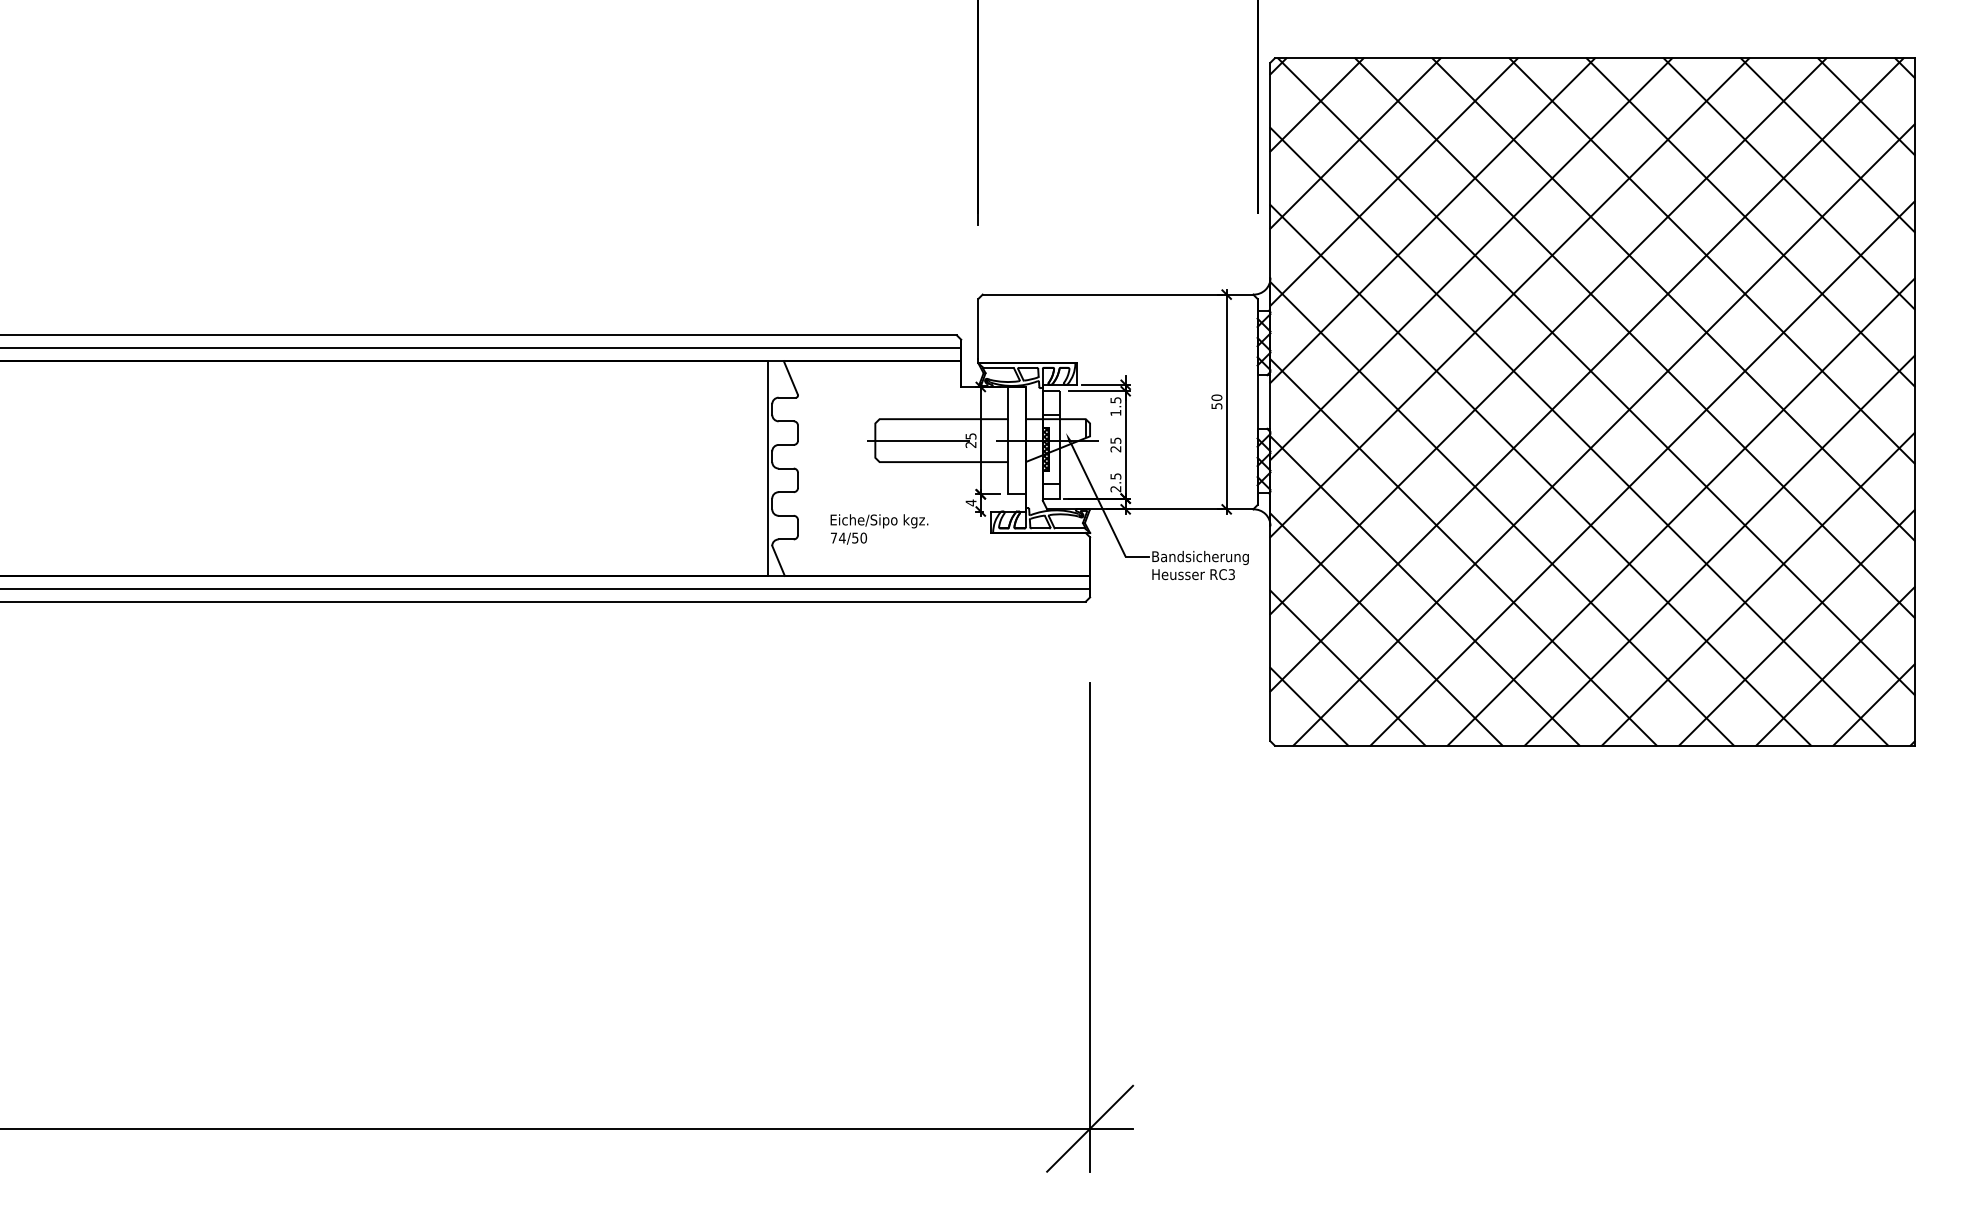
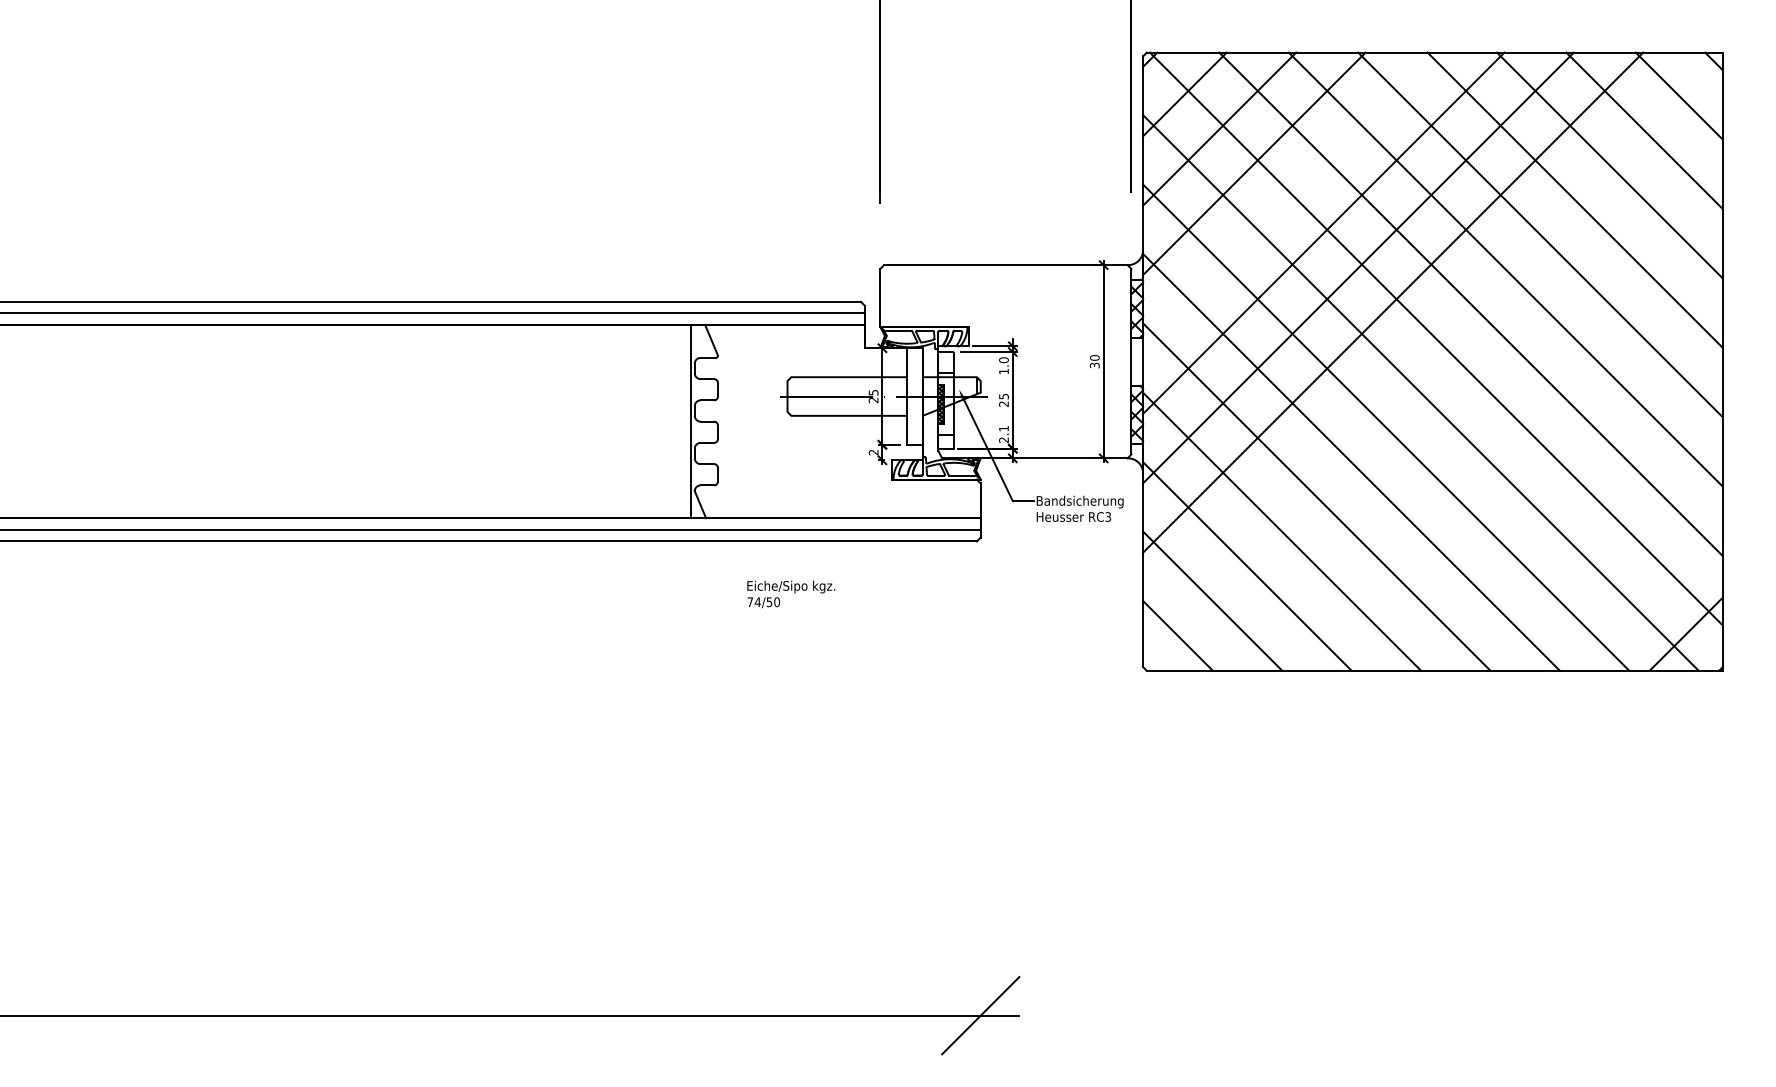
line: (1433, 220) -> (1289, 198), removed
line: (1586, 375) -> (1427, 337), removed
text: (1115, 400) -> (1003, 360), 1.5 -> 1.0
text: (1216, 405) -> (1094, 364), 50 -> 30
line: (1603, 433) -> (1442, 390), removed
line: (1642, 472) -> (1477, 425), removed
text: (1115, 476) -> (1003, 428), 2.5 -> 2.1
text: (970, 502) -> (873, 452), 4 -> 2
line: (1681, 511) -> (1512, 460), removed
text: (879, 529) -> (791, 594), moved
line: (1718, 550) -> (1546, 495), removed
line: (1757, 588) -> (1581, 529), removed
line: (1796, 627) -> (1616, 564), removed
line: (1835, 666) -> (1651, 599), removed
line: (1089, 927) -> (980, 834), removed

